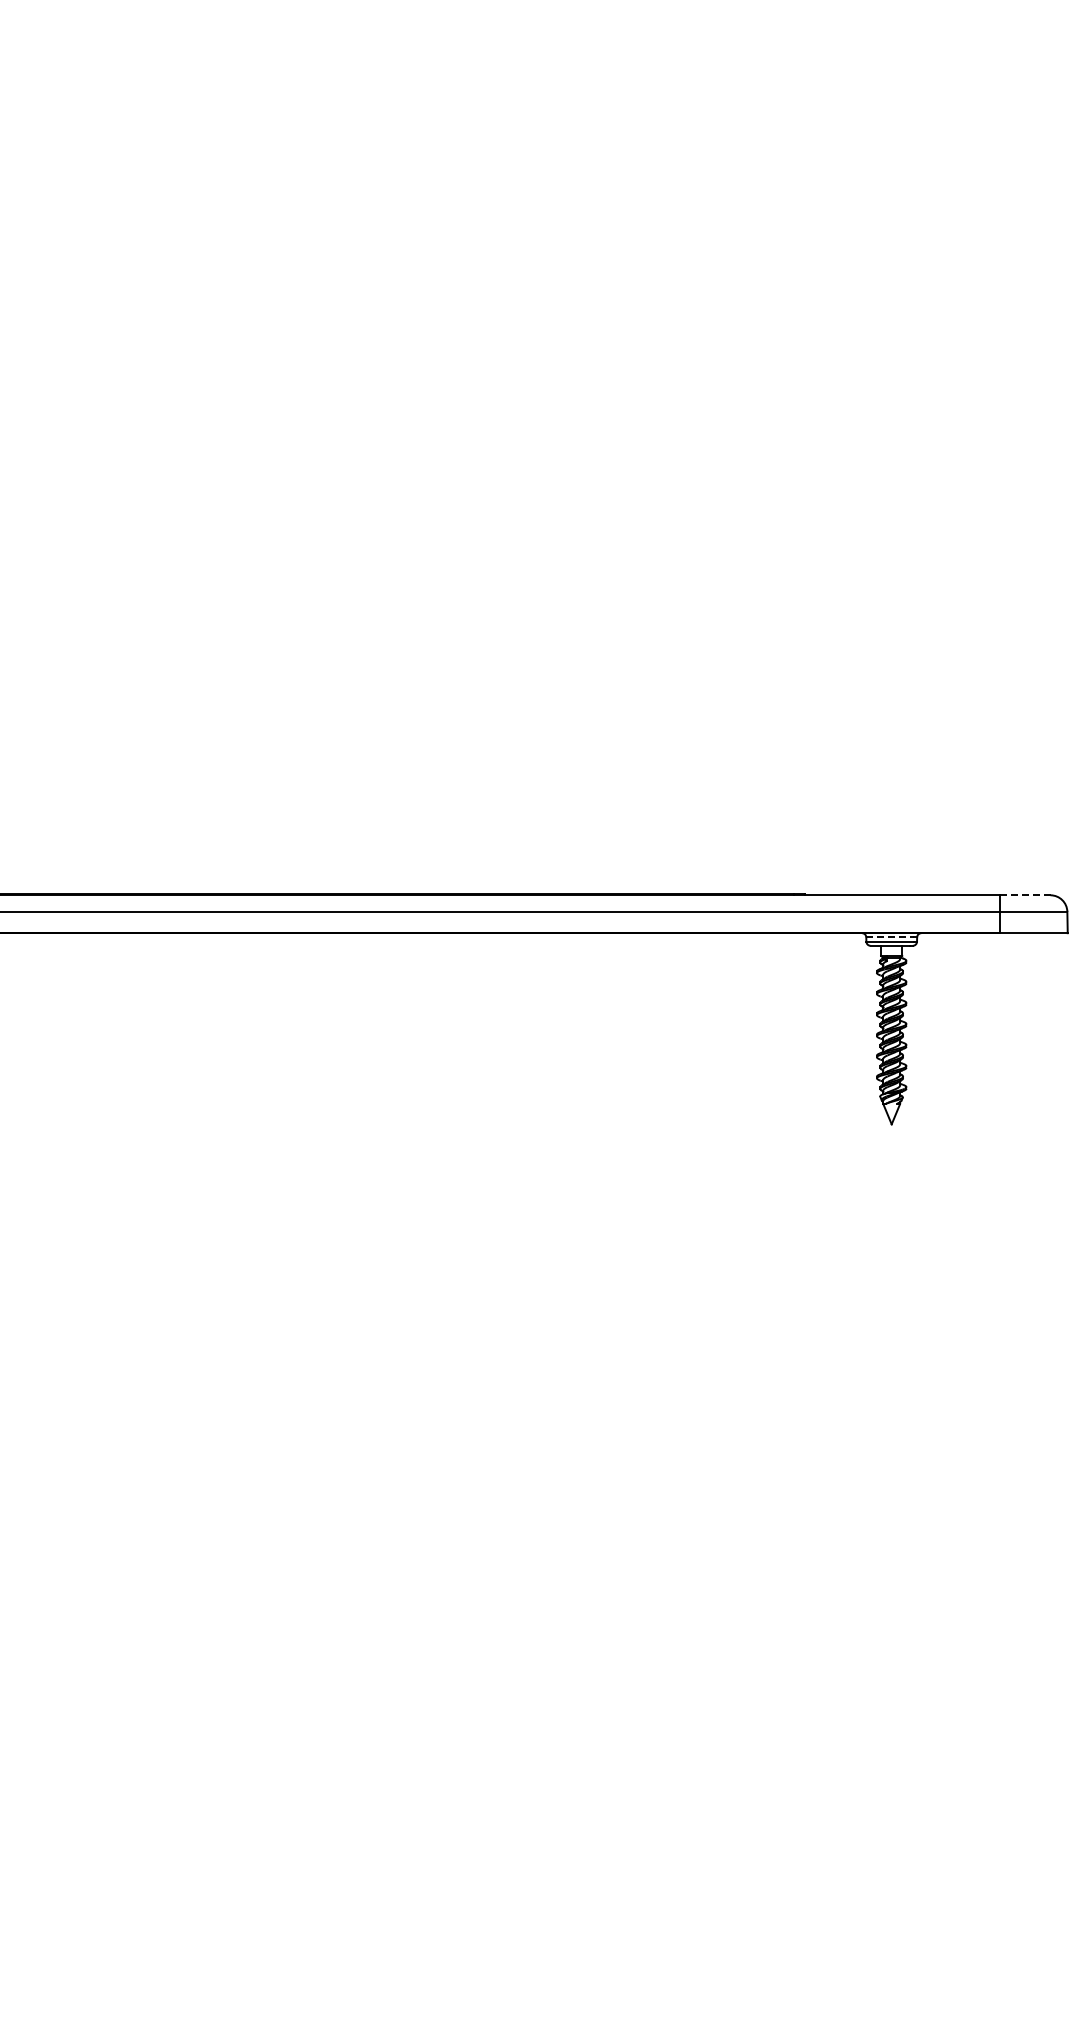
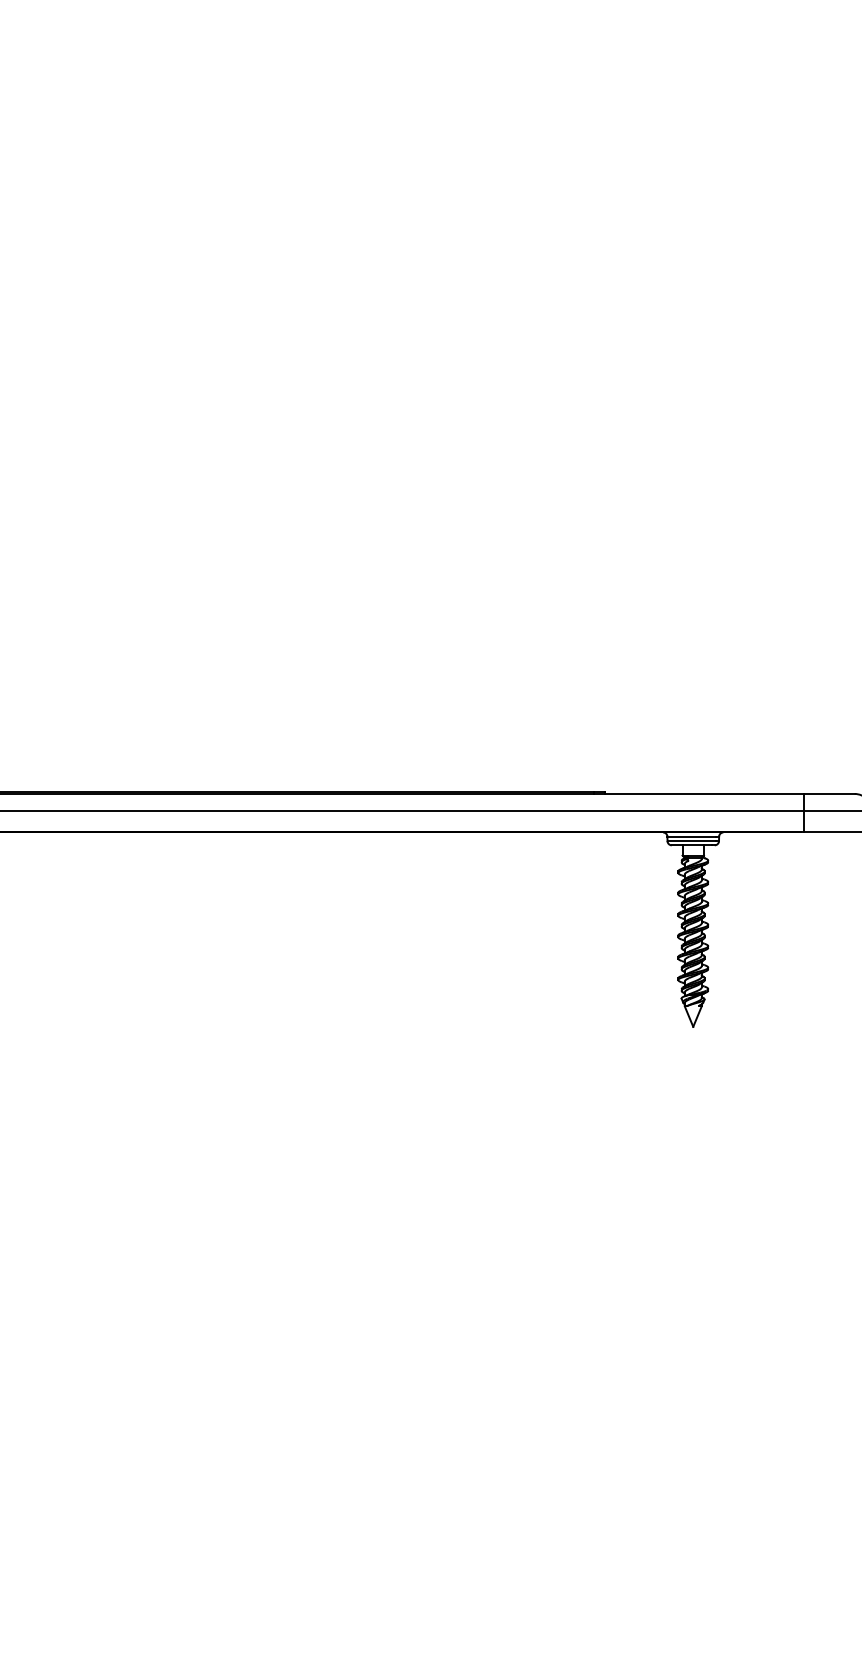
line: (1025, 895) -> (829, 794), dashed -> solid
line: (890, 937) -> (692, 836), dashed -> solid

